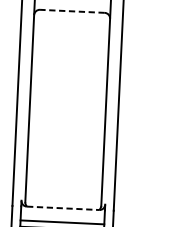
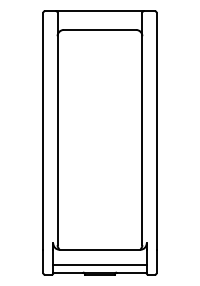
line: (71, 10) -> (99, 29), dashed -> solid
line: (63, 208) -> (100, 249), dashed -> solid

